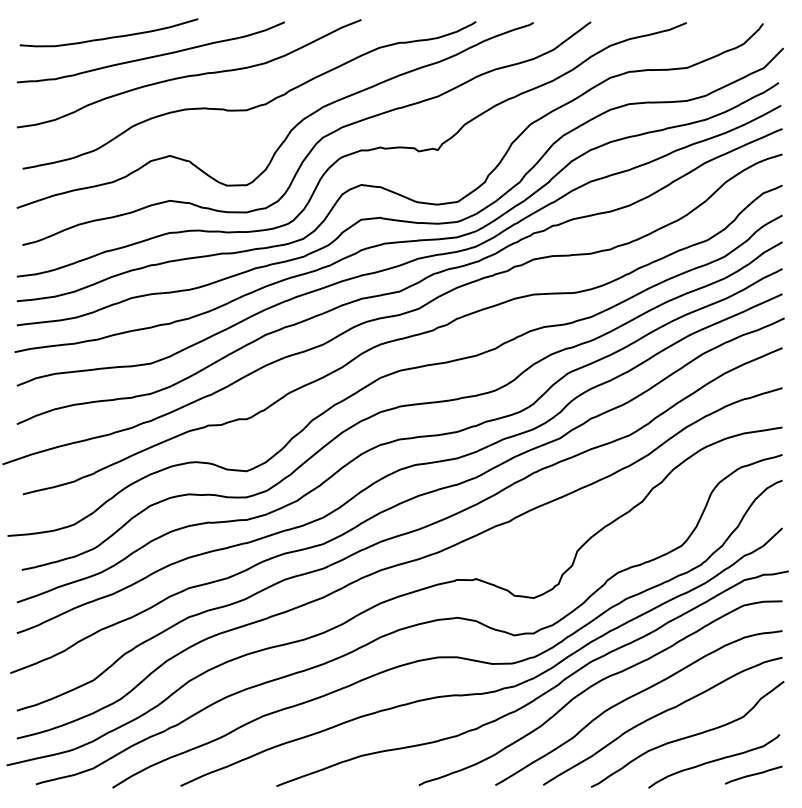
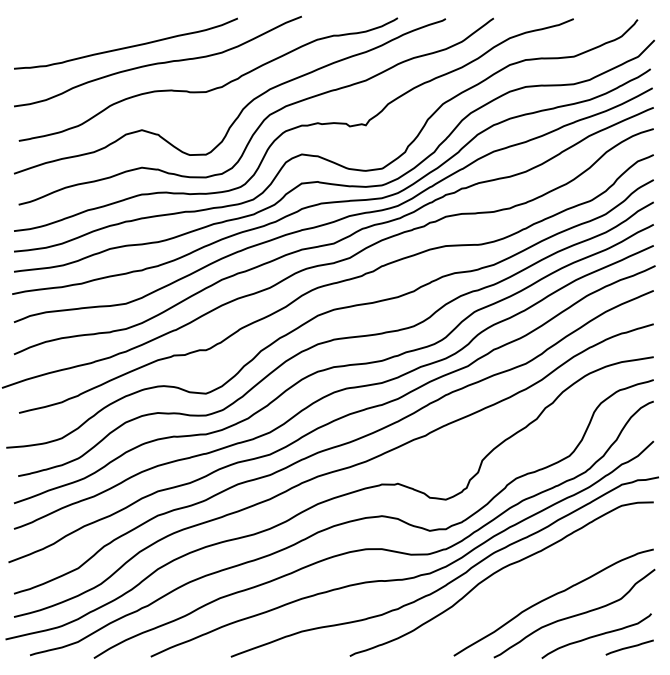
curve: (111, 36) -> (93, 30), removed
curve: (632, 697) -> (528, 582), removed

